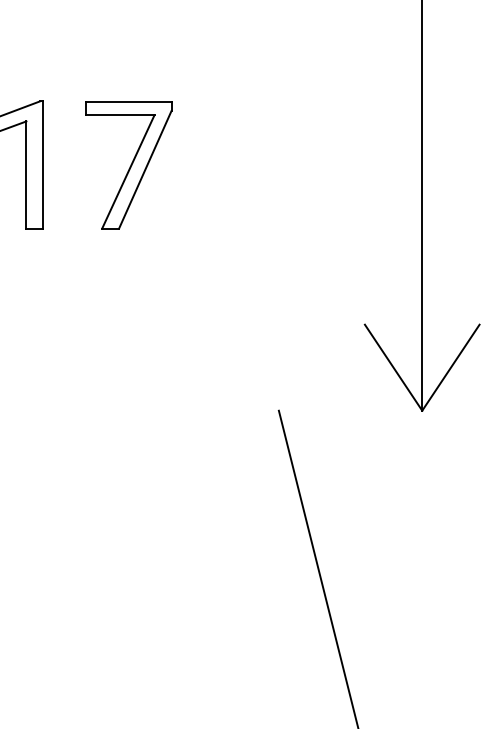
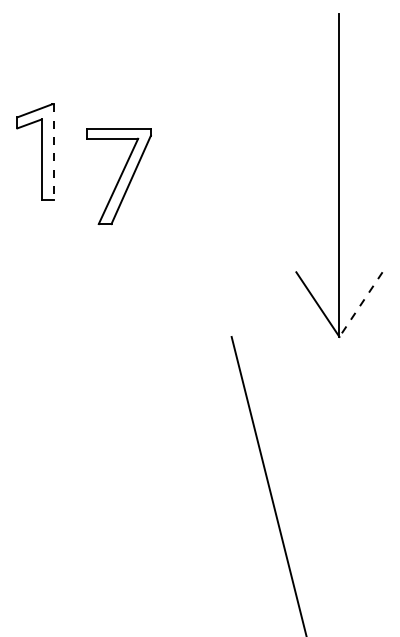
line: (41, 165) -> (53, 152), solid -> dashed
part: (128, 165) -> (118, 176), moved
line: (451, 367) -> (361, 304), solid -> dashed

